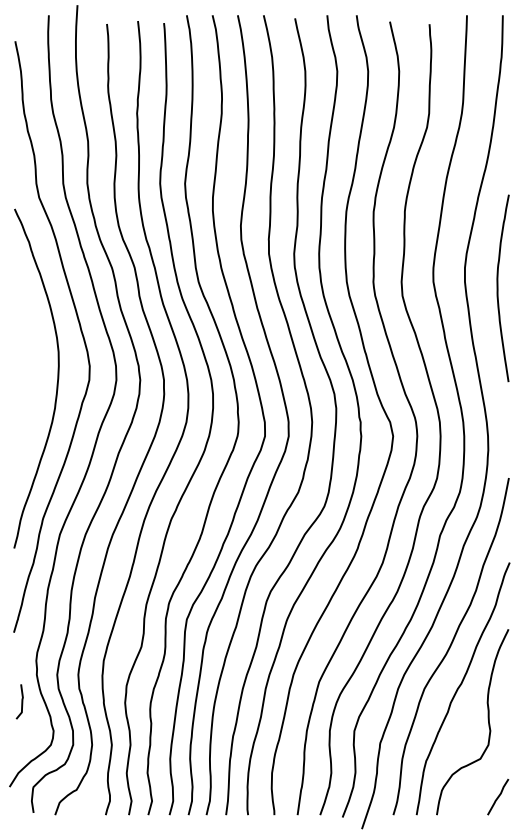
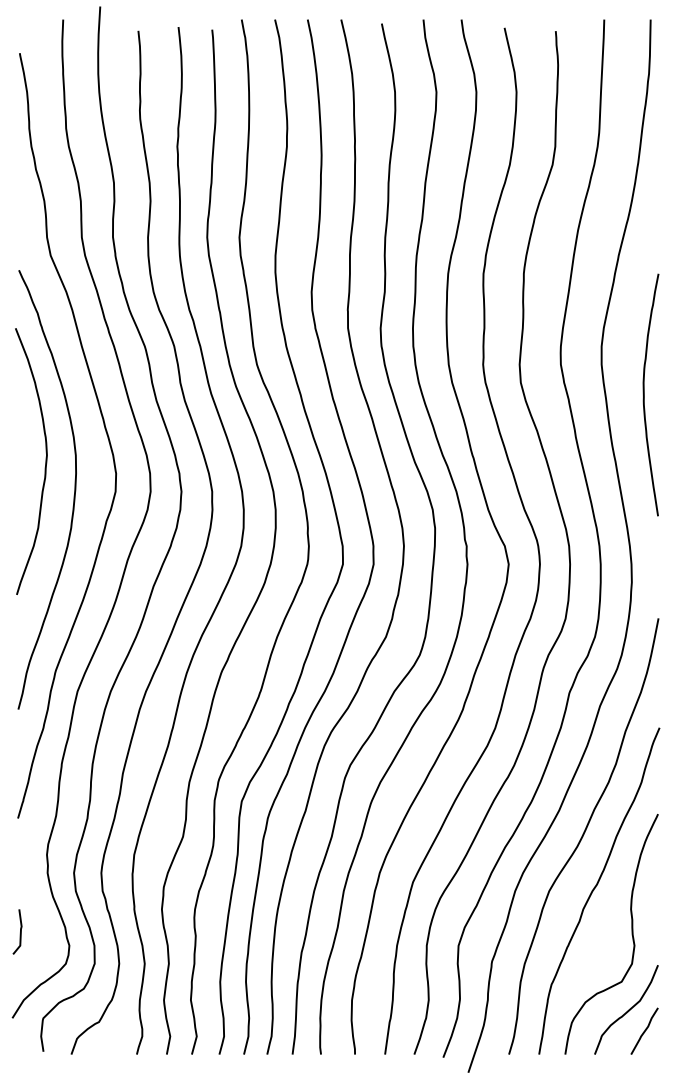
curve: (498, 288) -> (644, 394), moved
curve: (35, 356) -> (45, 461), added
line: (21, 703) -> (19, 933), moved
curve: (484, 781) -> (627, 1010), added

